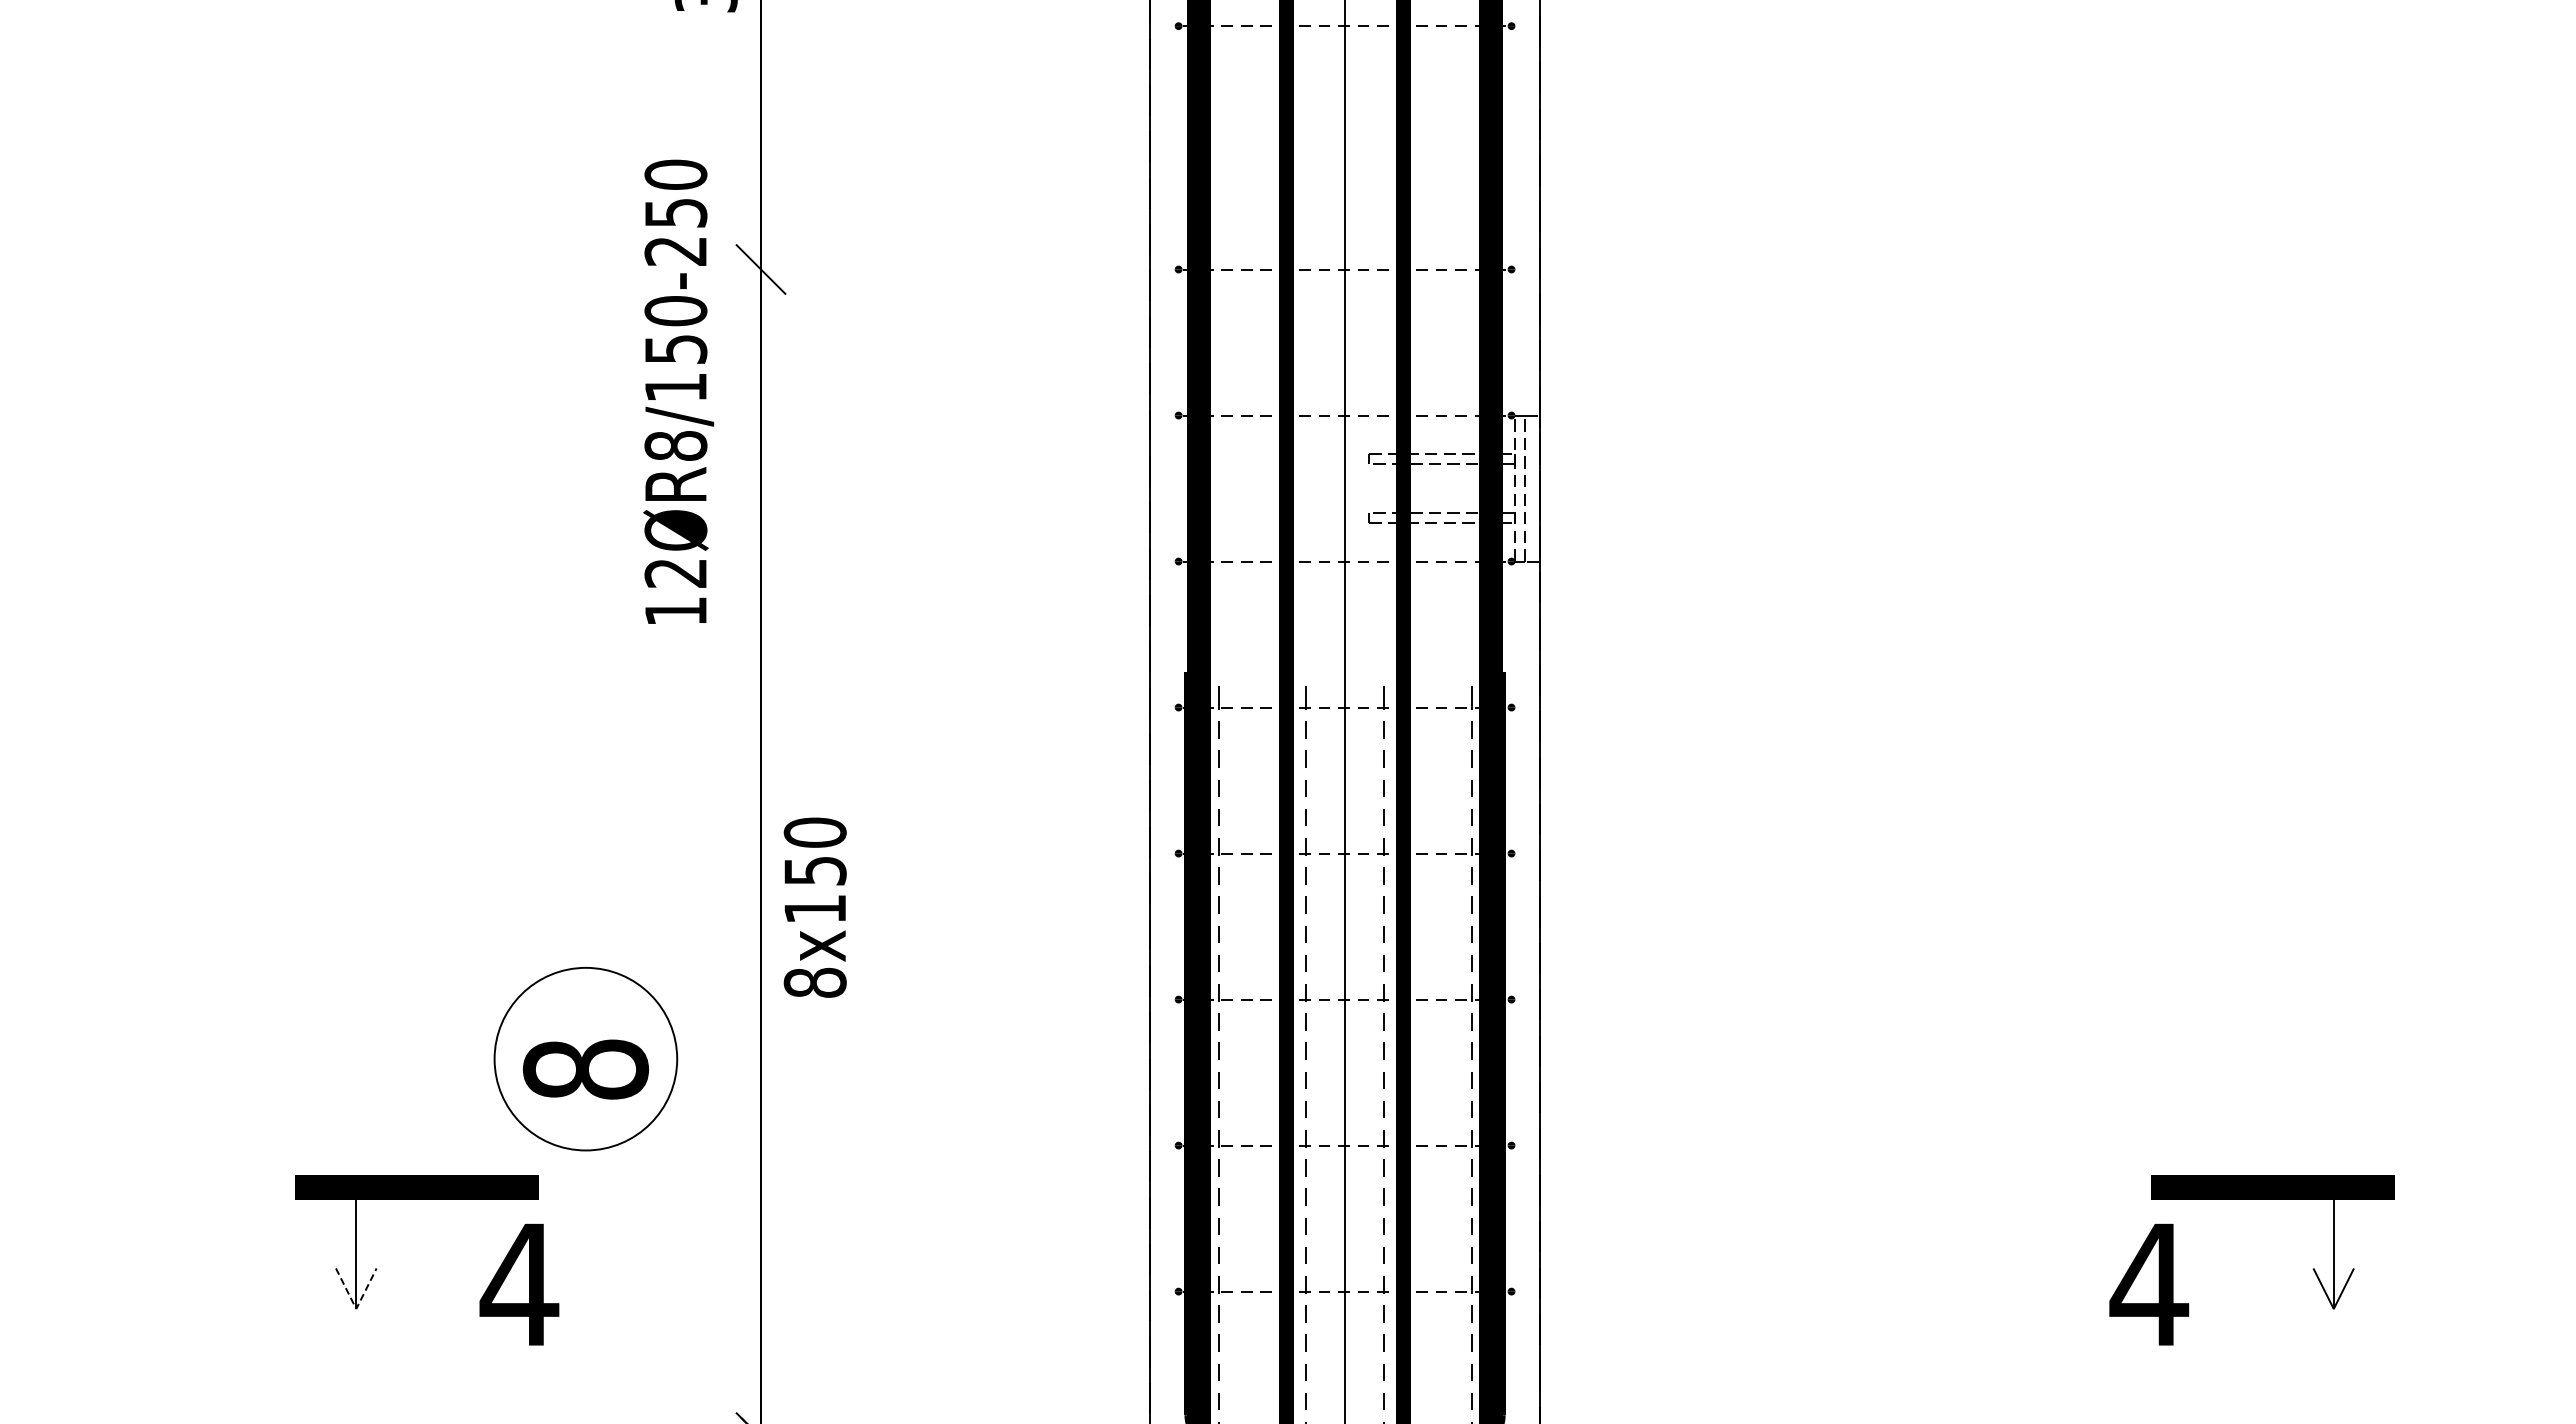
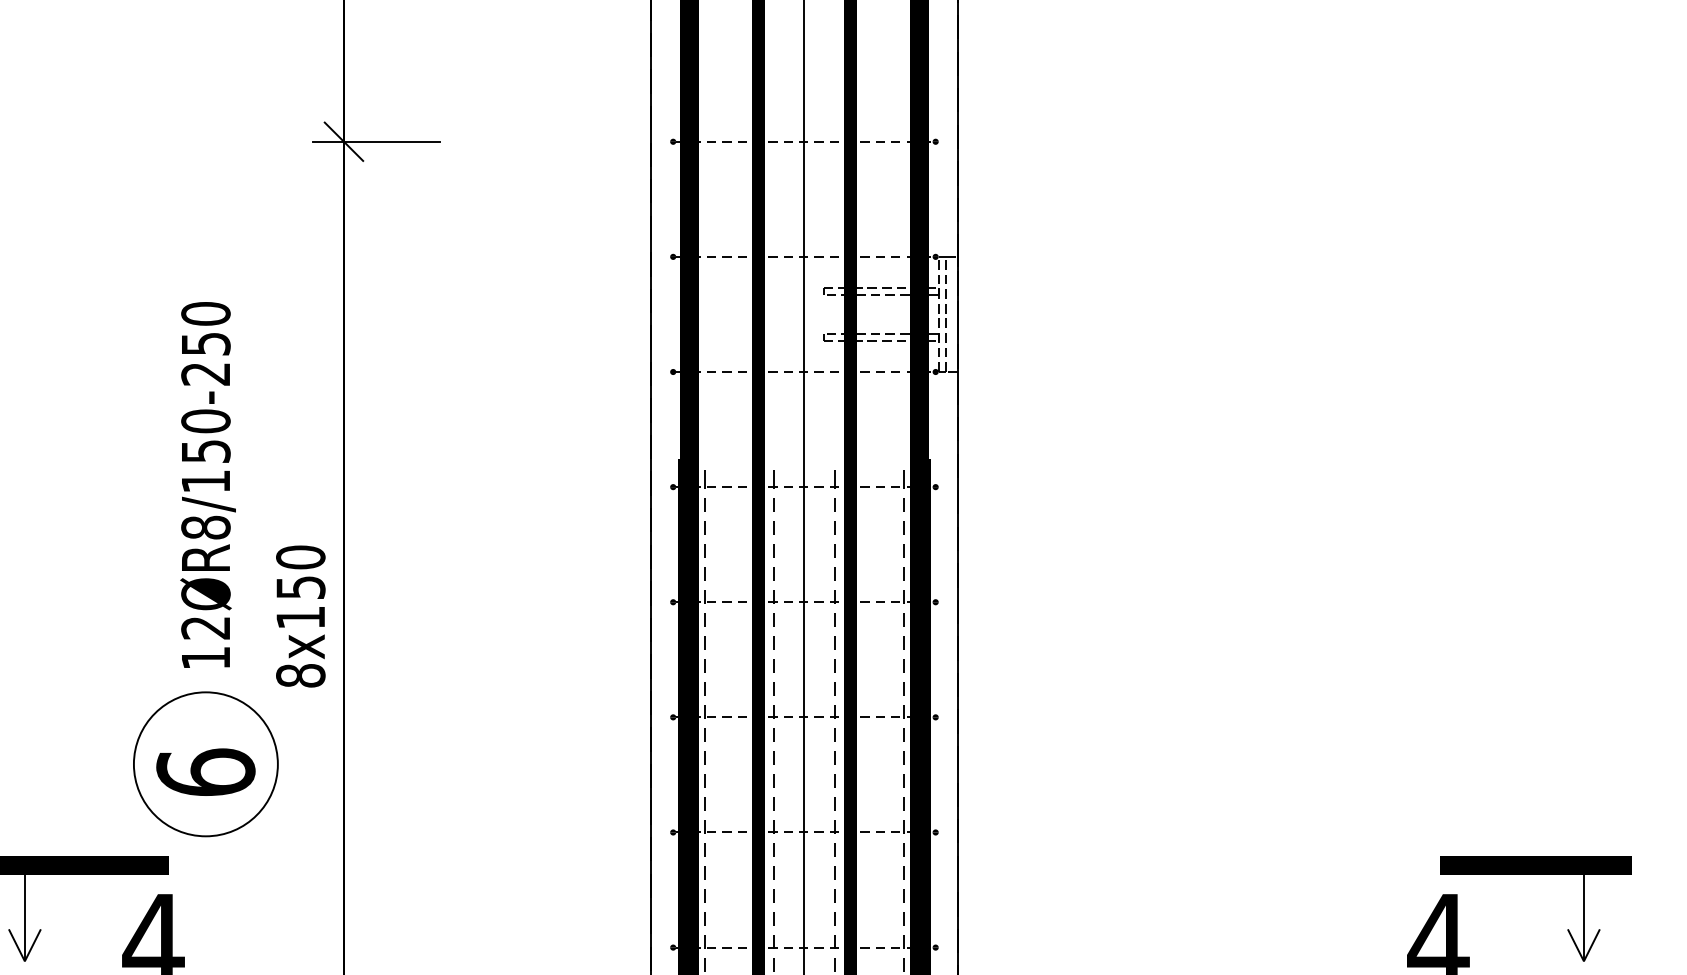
line: (802, 269) -> (376, 141), added
text: (678, 391) -> (207, 484), moved
text: (814, 907) -> (300, 616), moved
text: (585, 1069) -> (205, 772), 8 -> 6
line: (356, 1309) -> (25, 961), dashed -> solid

